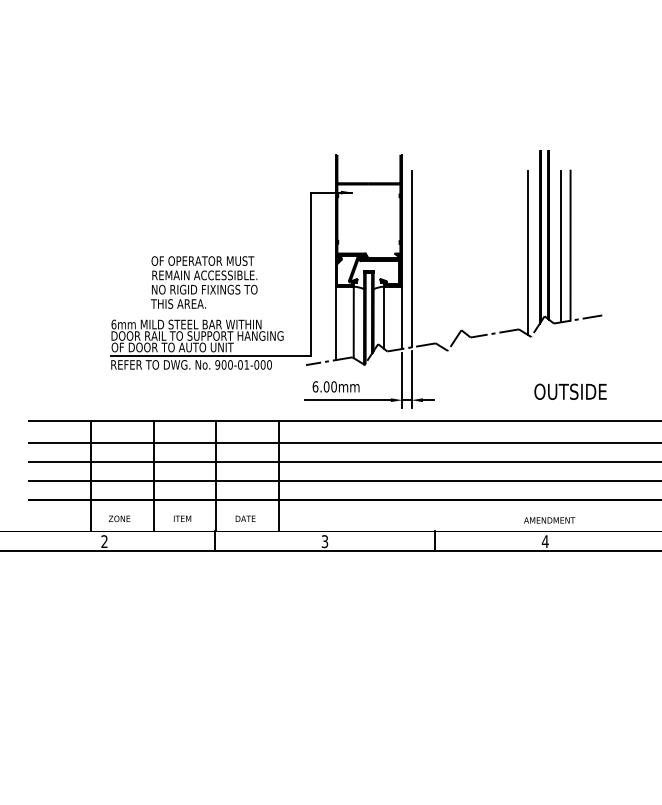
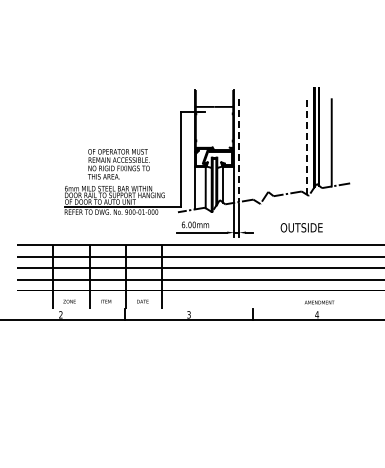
line: (561, 246) -> (326, 143), removed
line: (527, 251) -> (306, 146), solid -> dashed
line: (411, 260) -> (239, 151), solid -> dashed
text: (570, 391) -> (301, 227), moved

